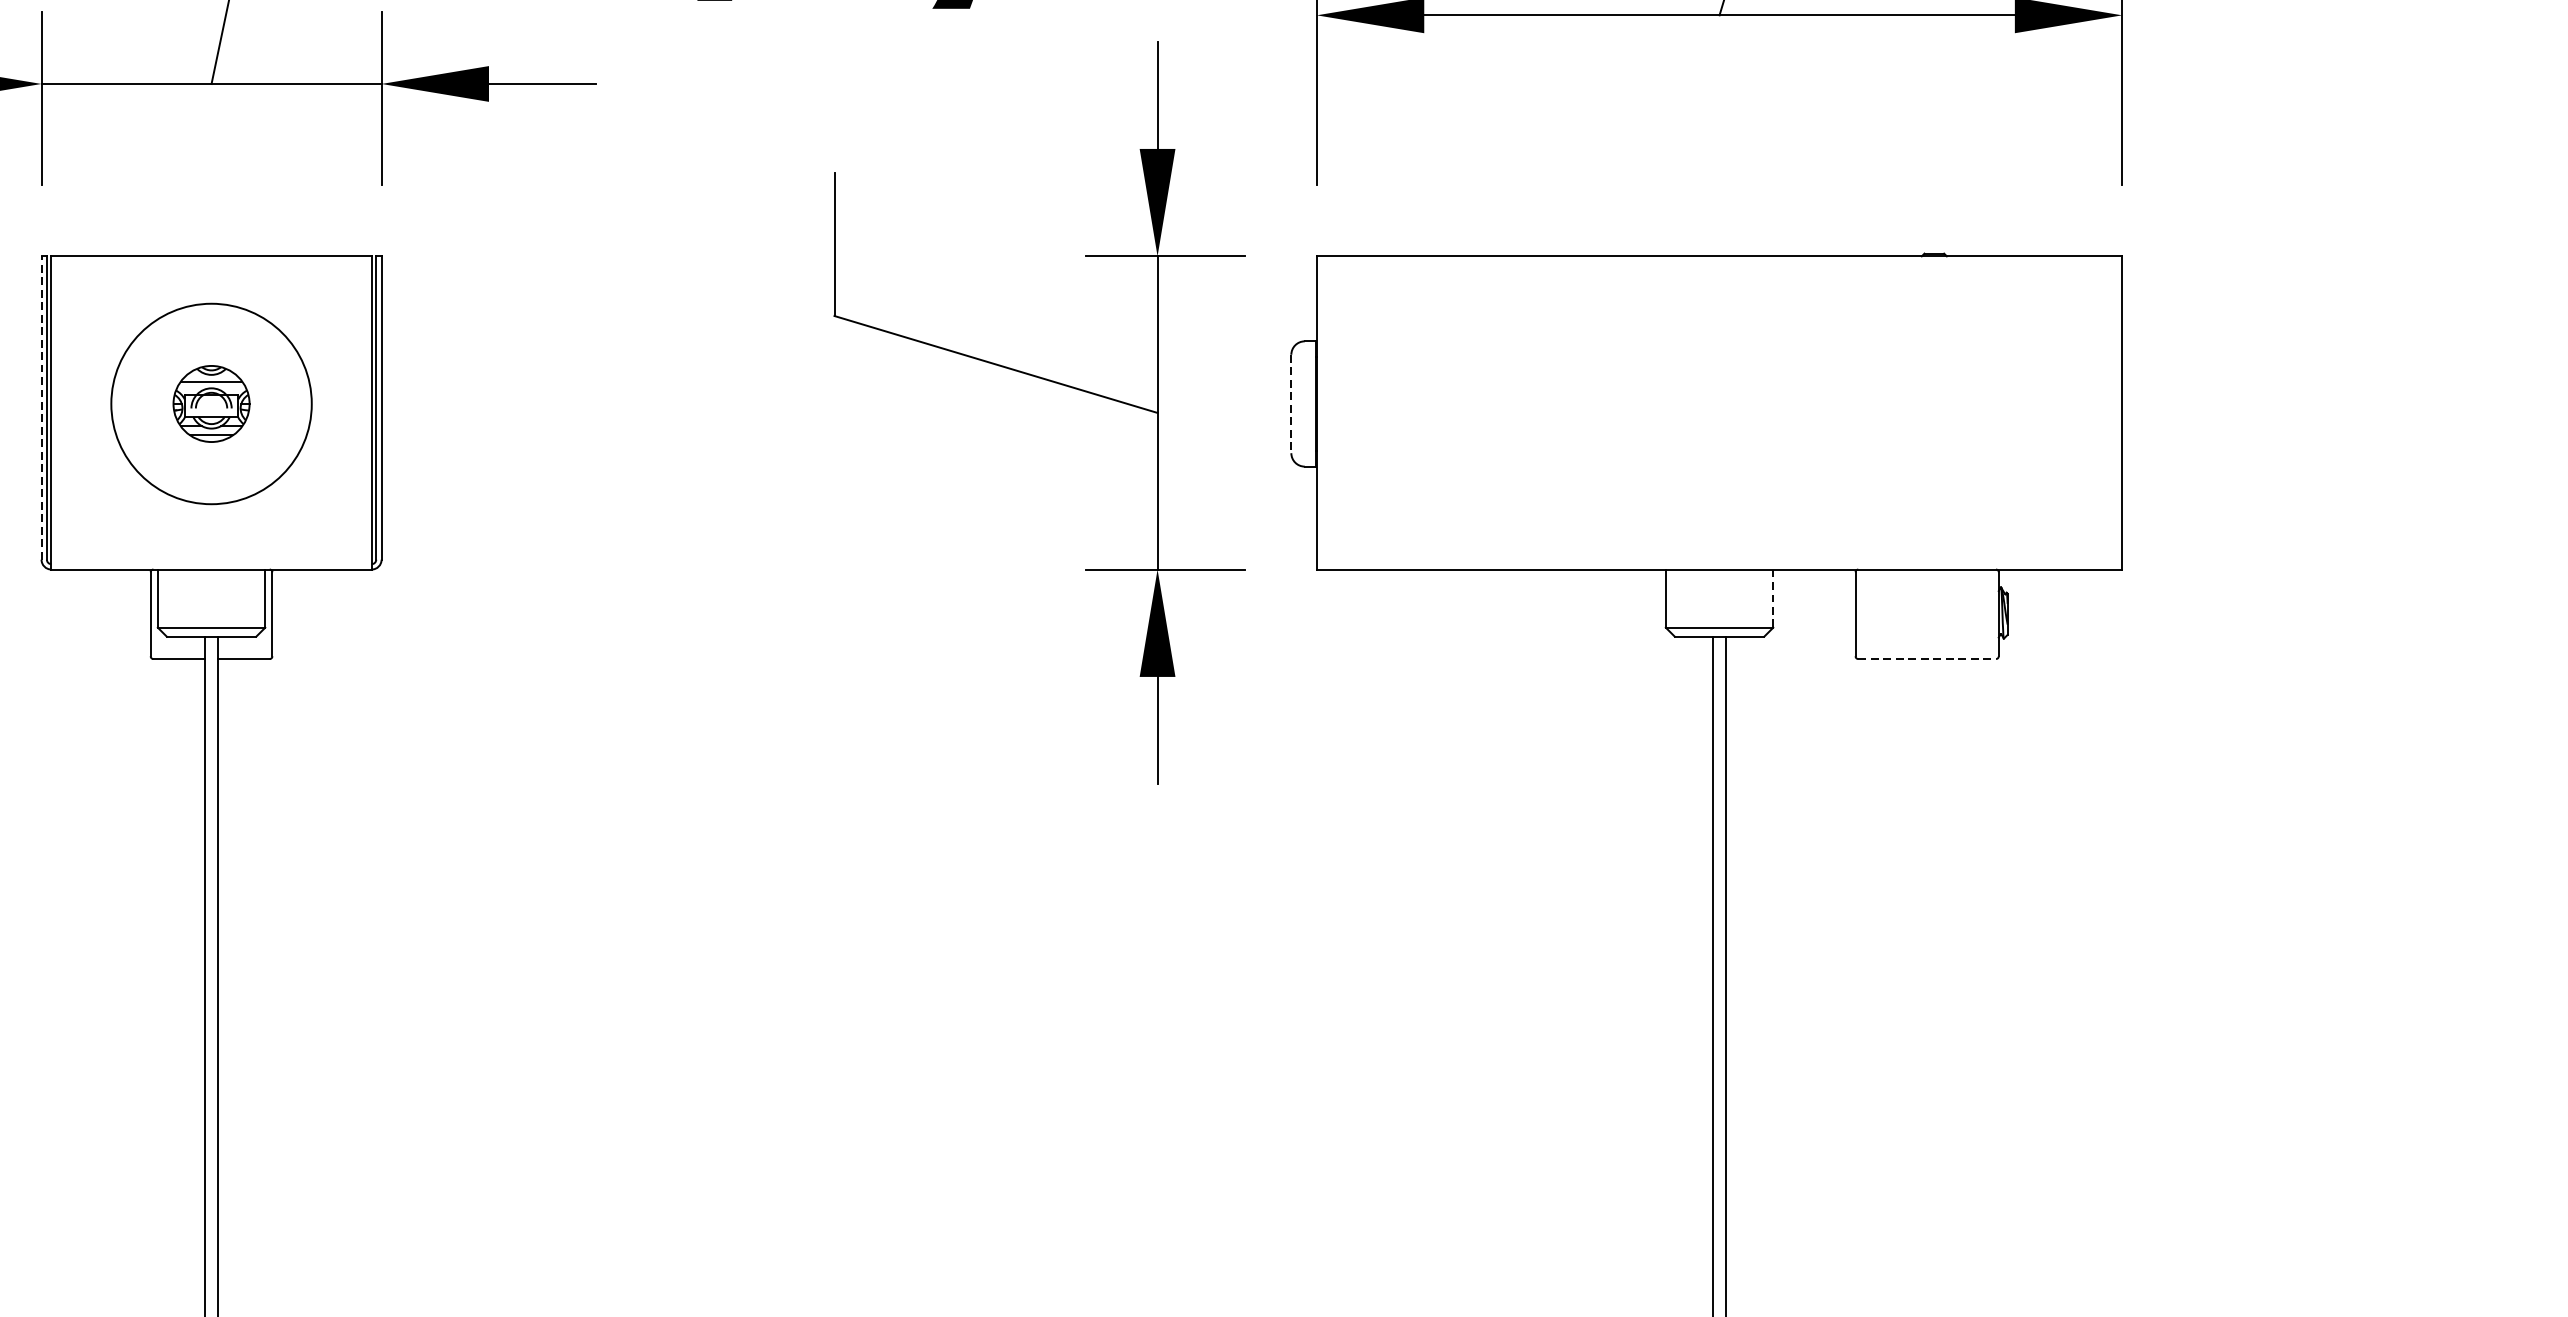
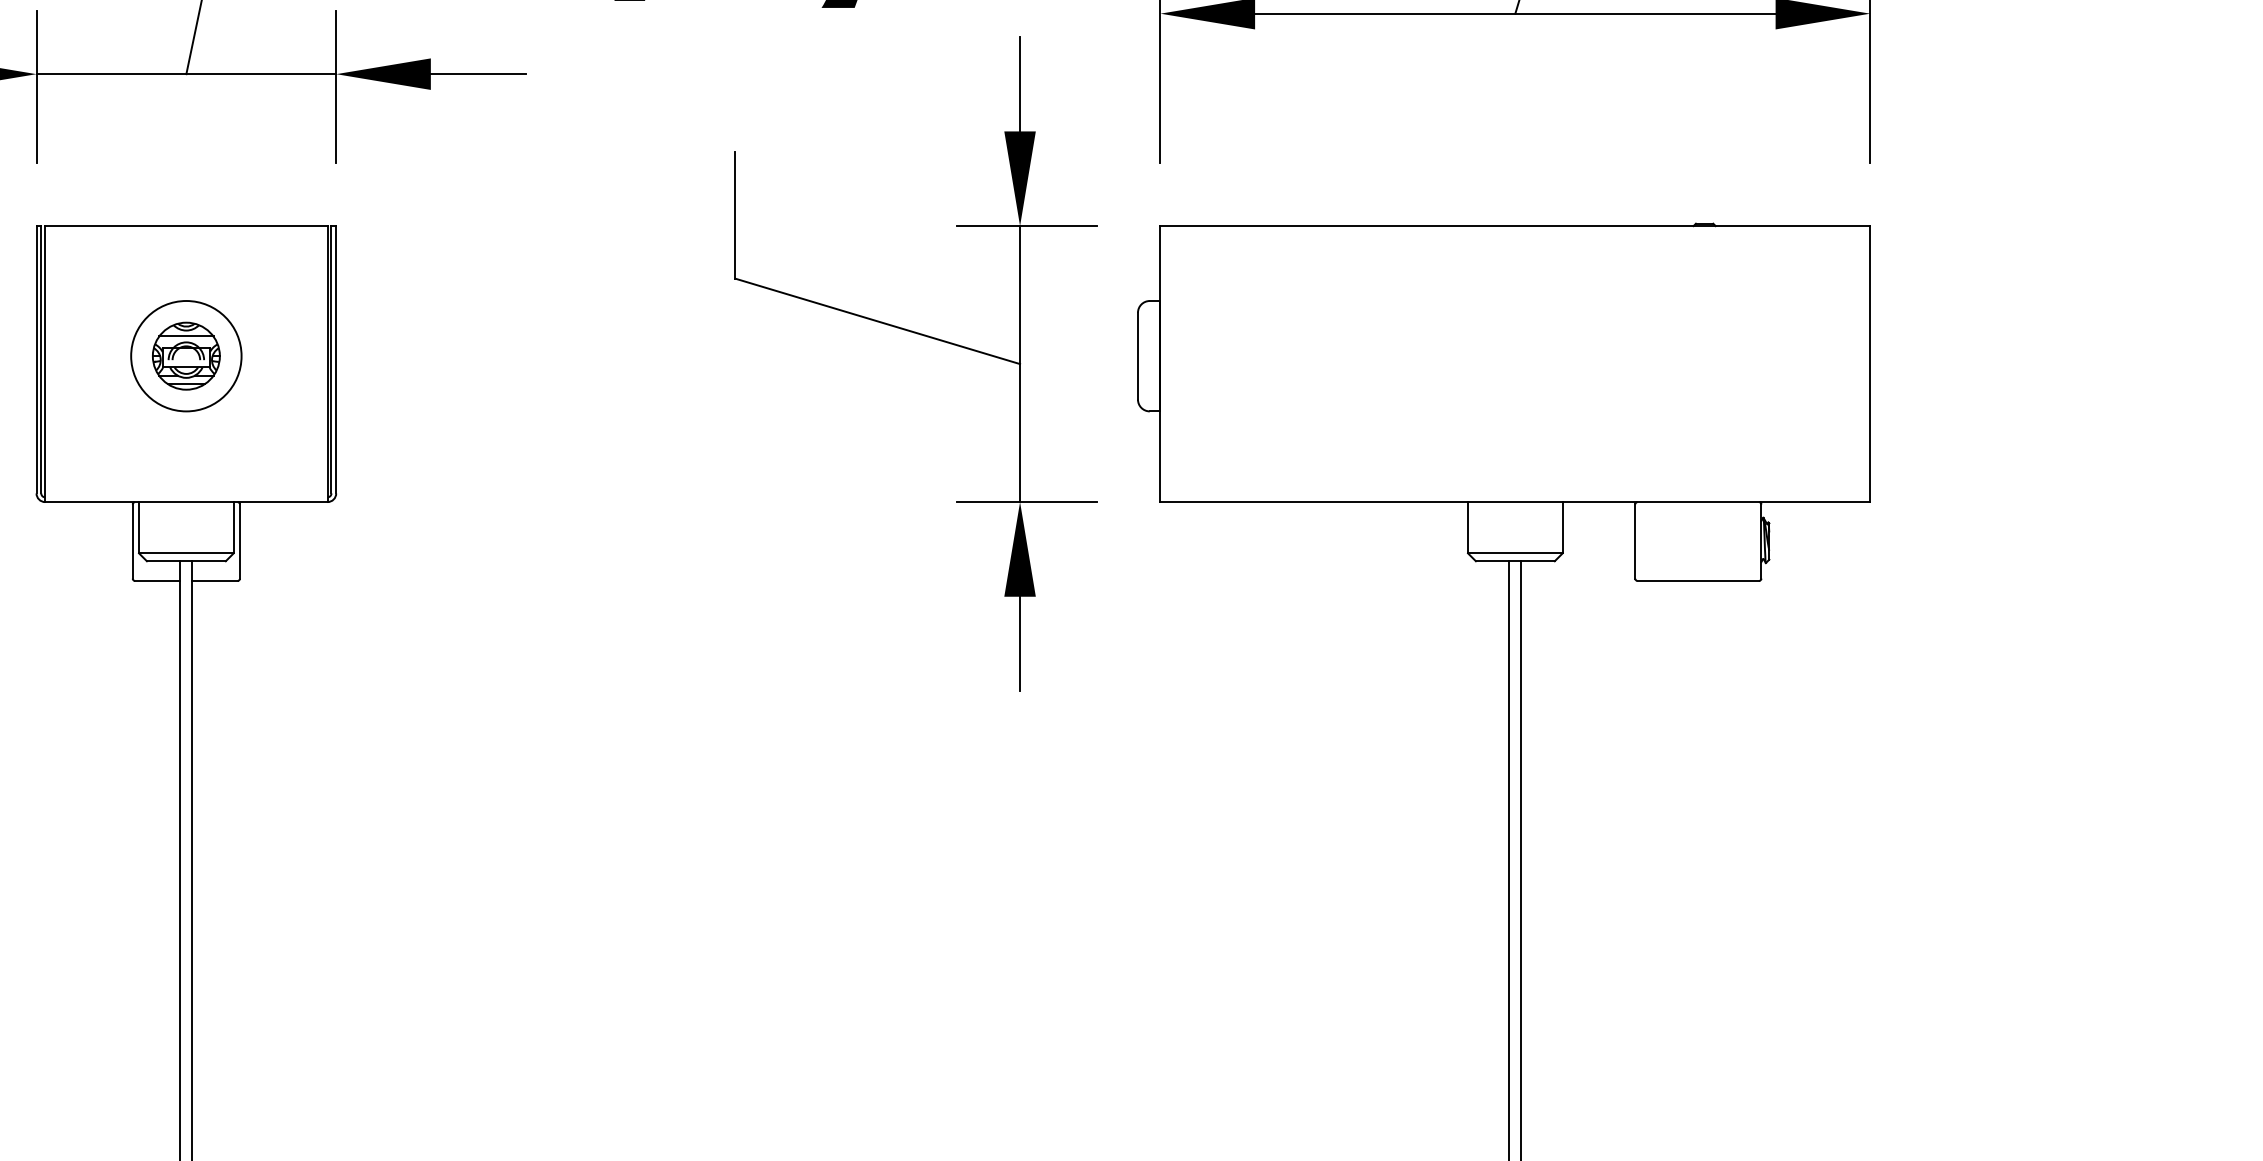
circle: (211, 404) -> (186, 356), size x0.62
line: (1290, 404) -> (1137, 356), dashed -> solid
line: (41, 407) -> (36, 359), dashed -> solid
line: (1773, 598) -> (1562, 527), dashed -> solid
line: (1927, 658) -> (1698, 580), dashed -> solid

